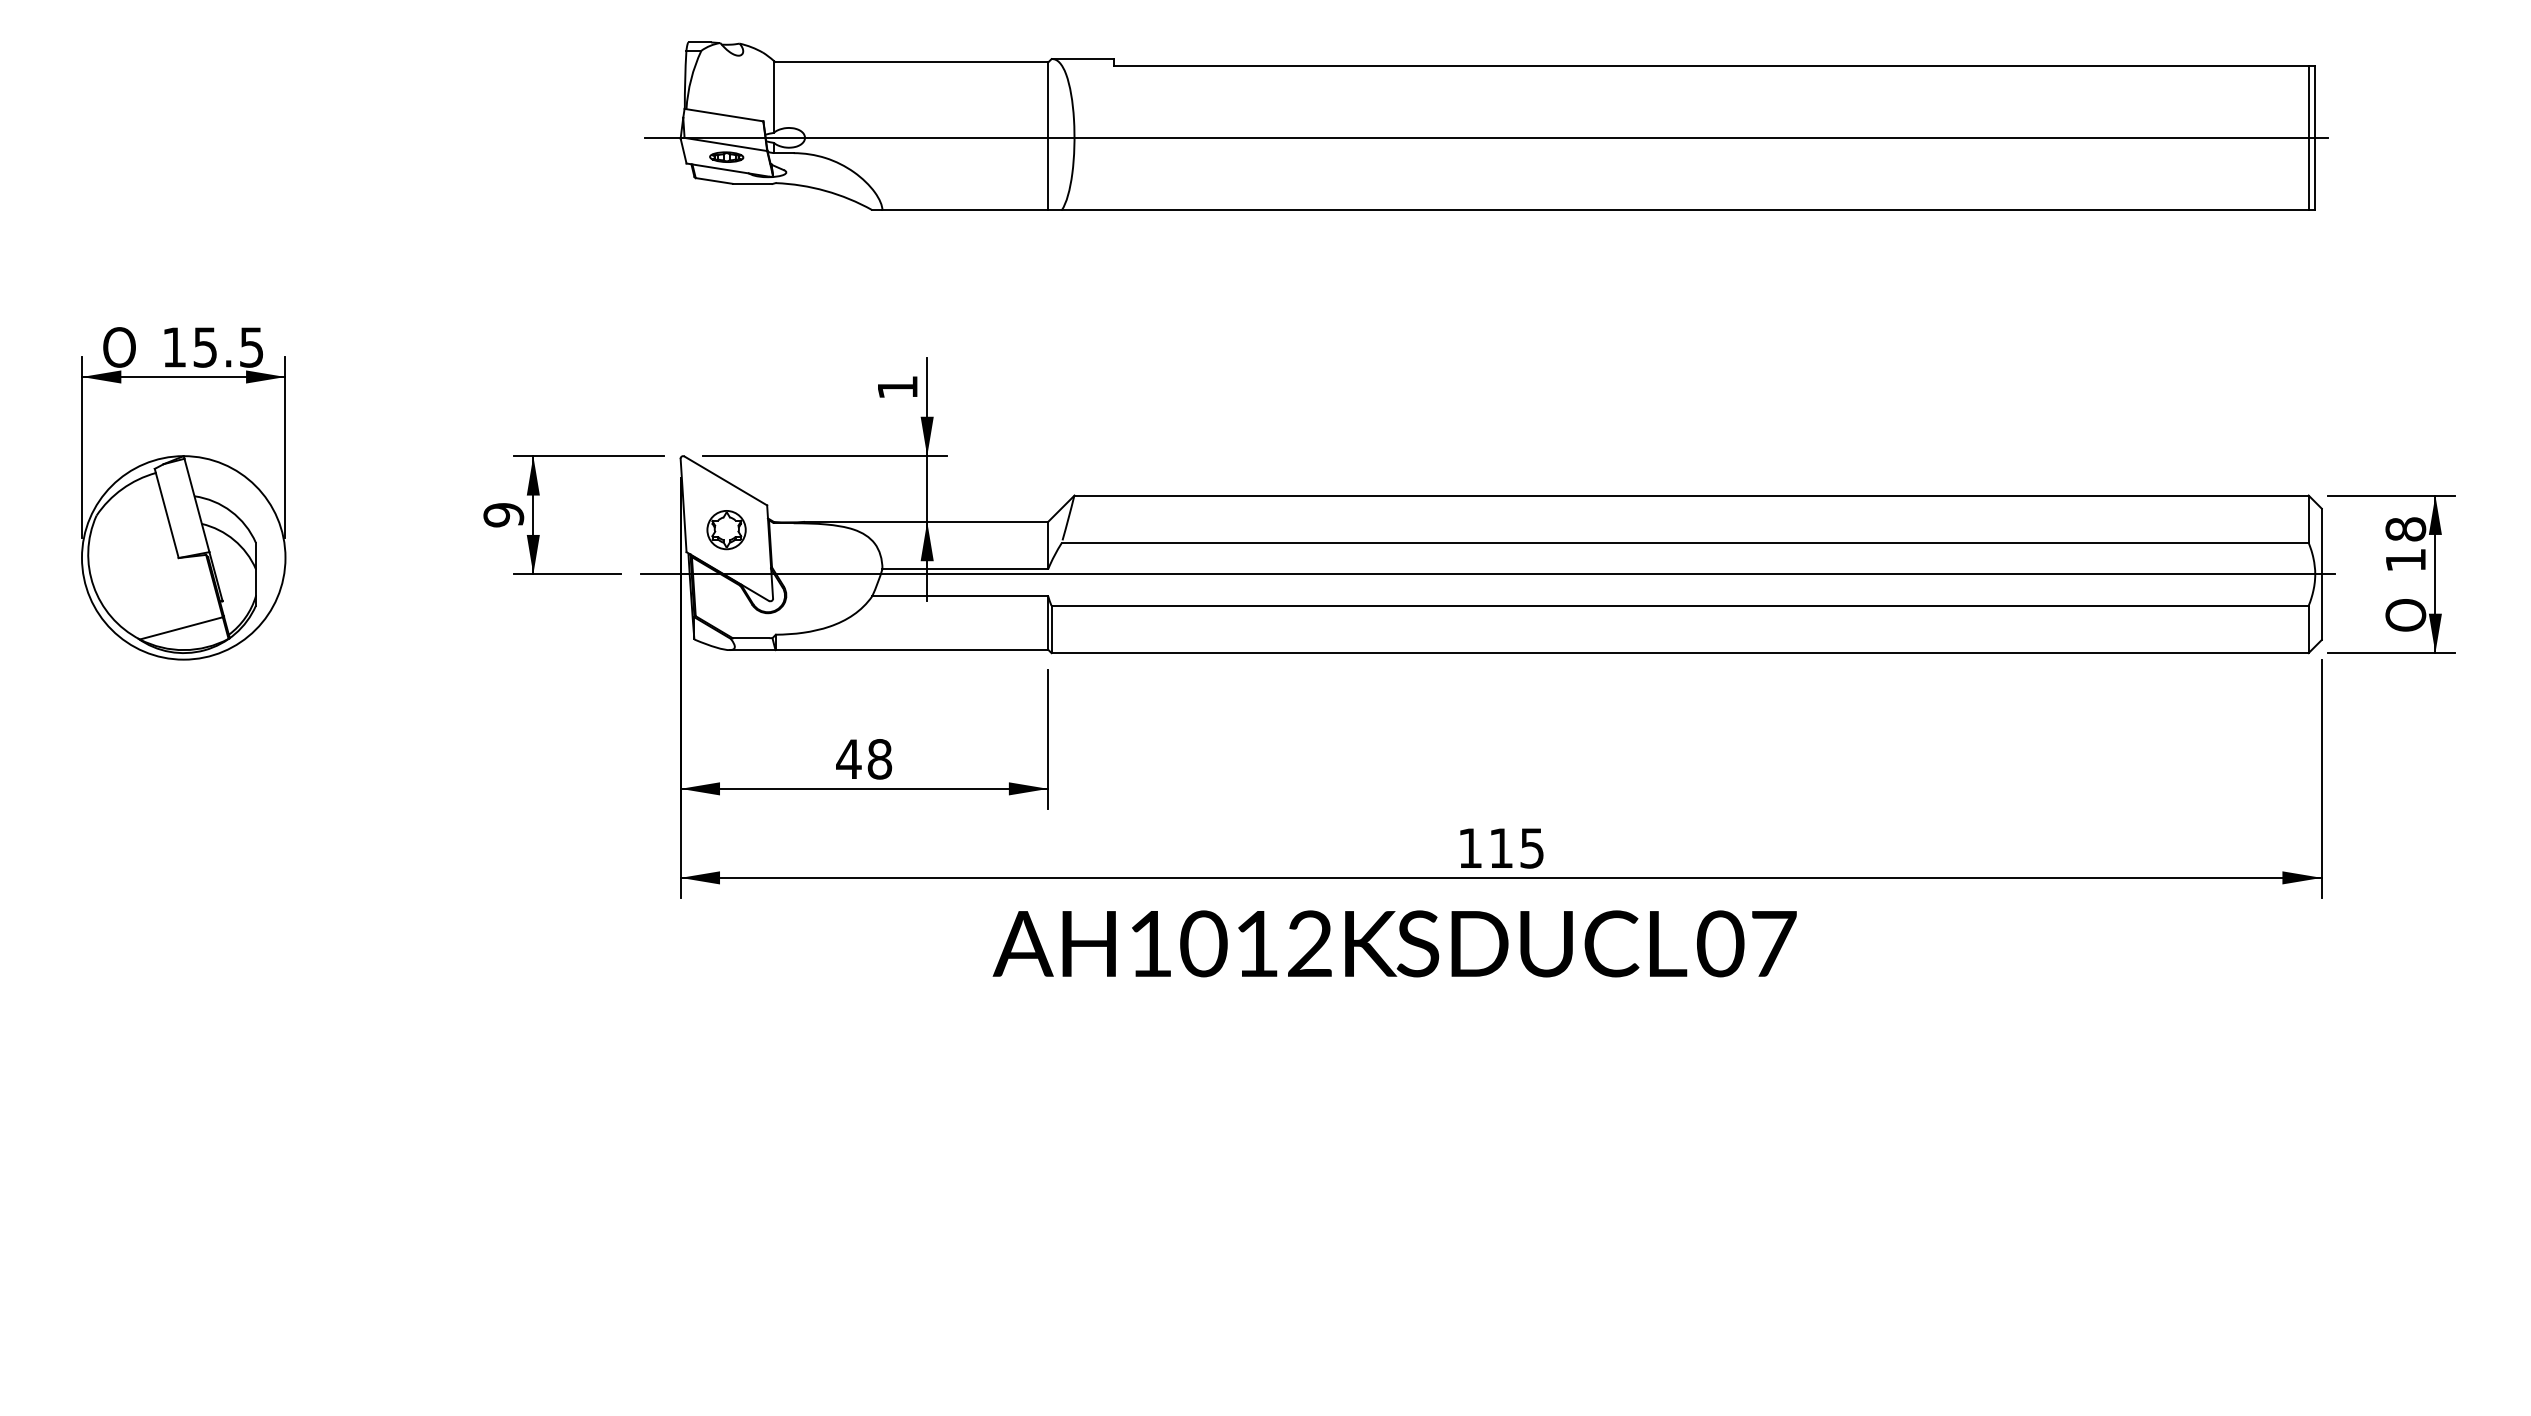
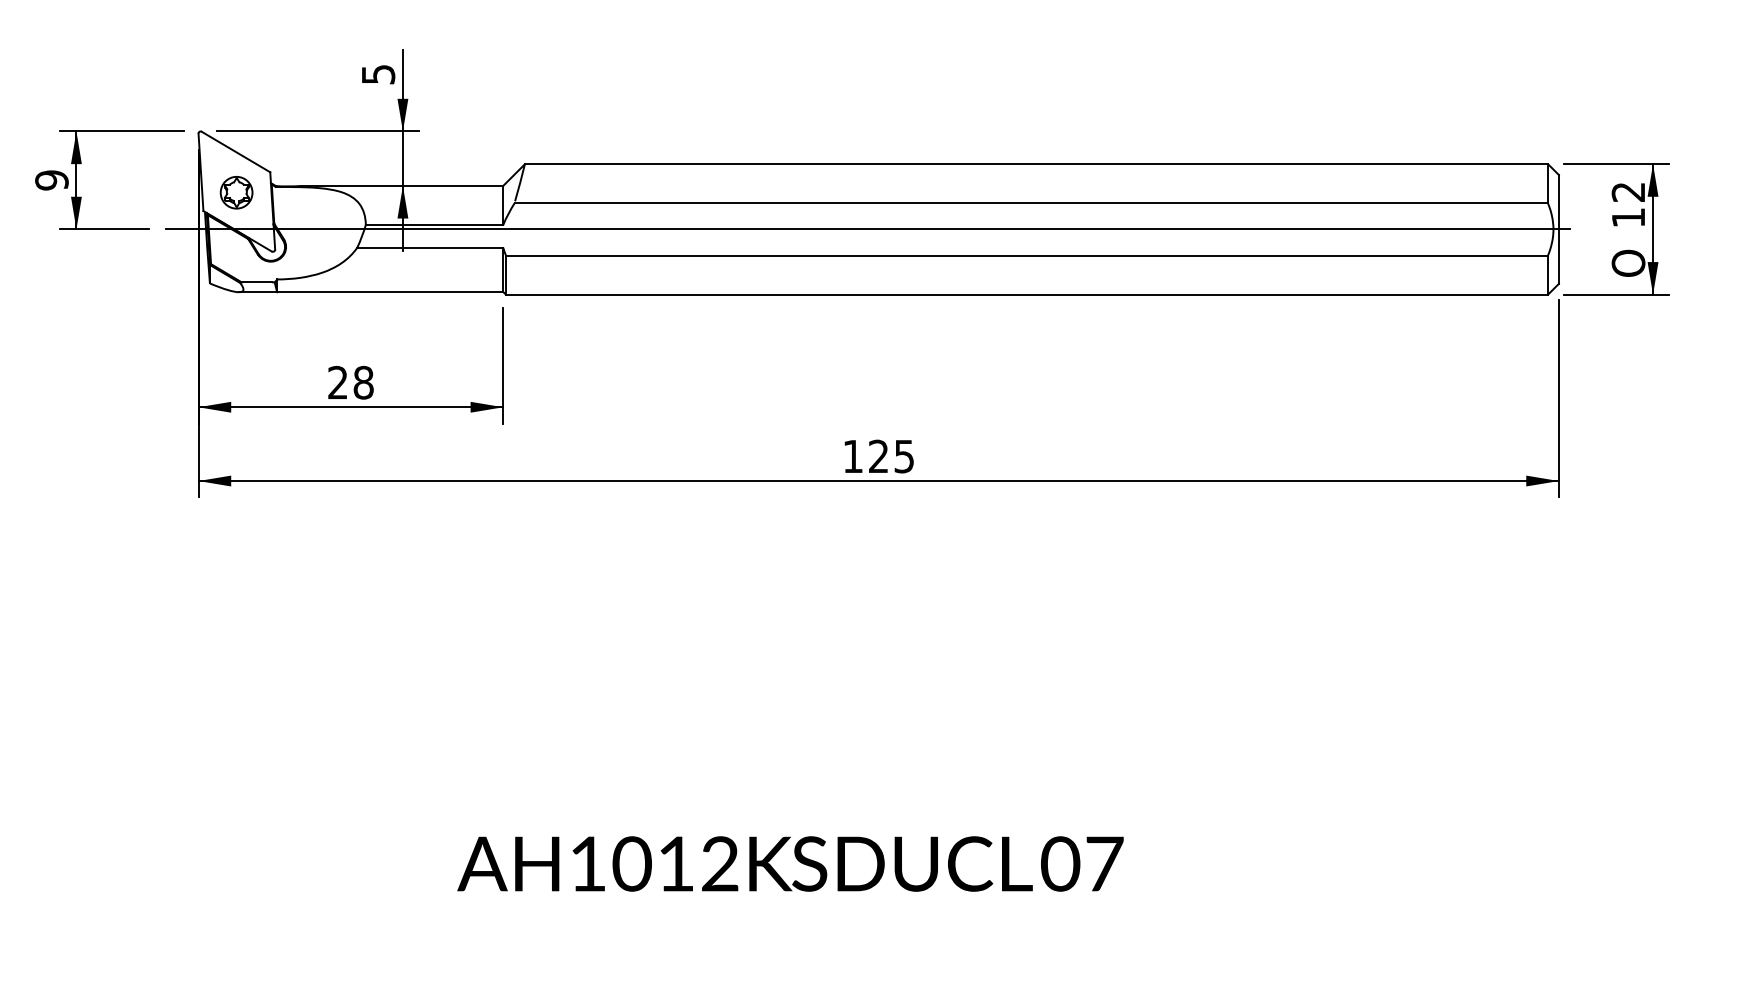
text: (898, 387) -> (379, 74), 1 -> 5
text: (2405, 529) -> (1628, 192), 18 -> 12
text: (848, 758) -> (337, 382), 48 -> 28
text: (1500, 847) -> (878, 455), 115 -> 125
text: (1394, 943) -> (790, 863), moved

